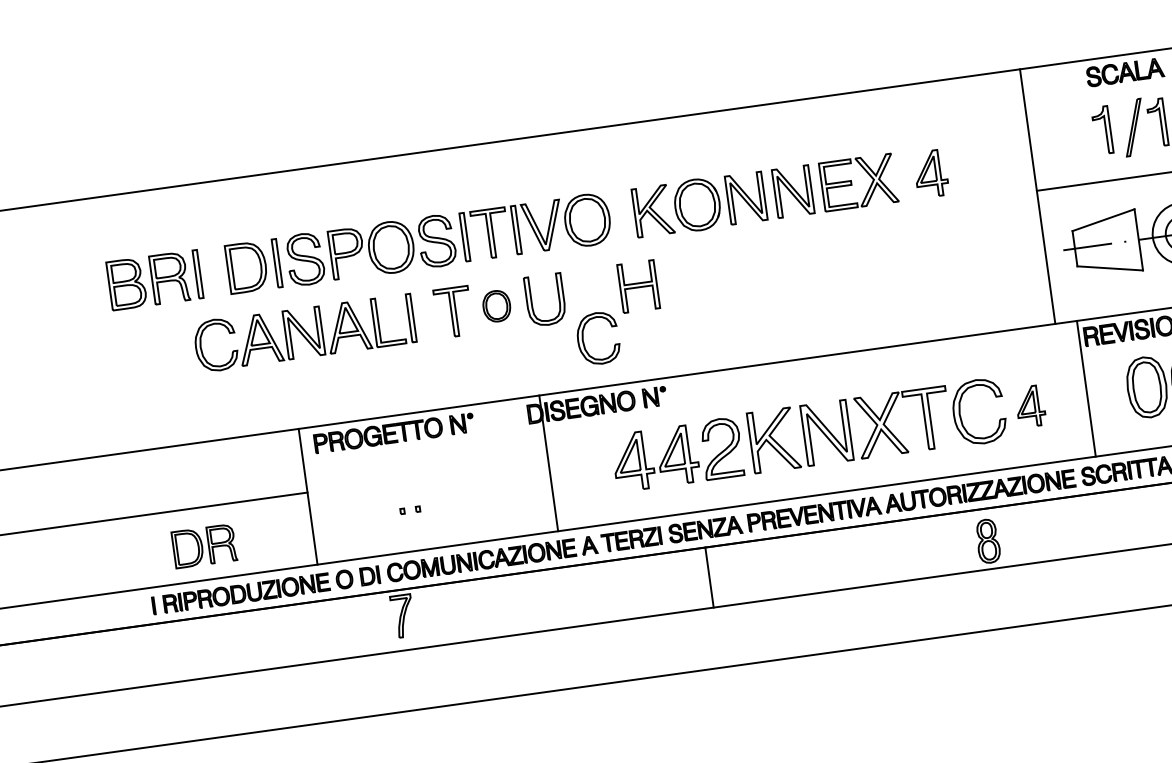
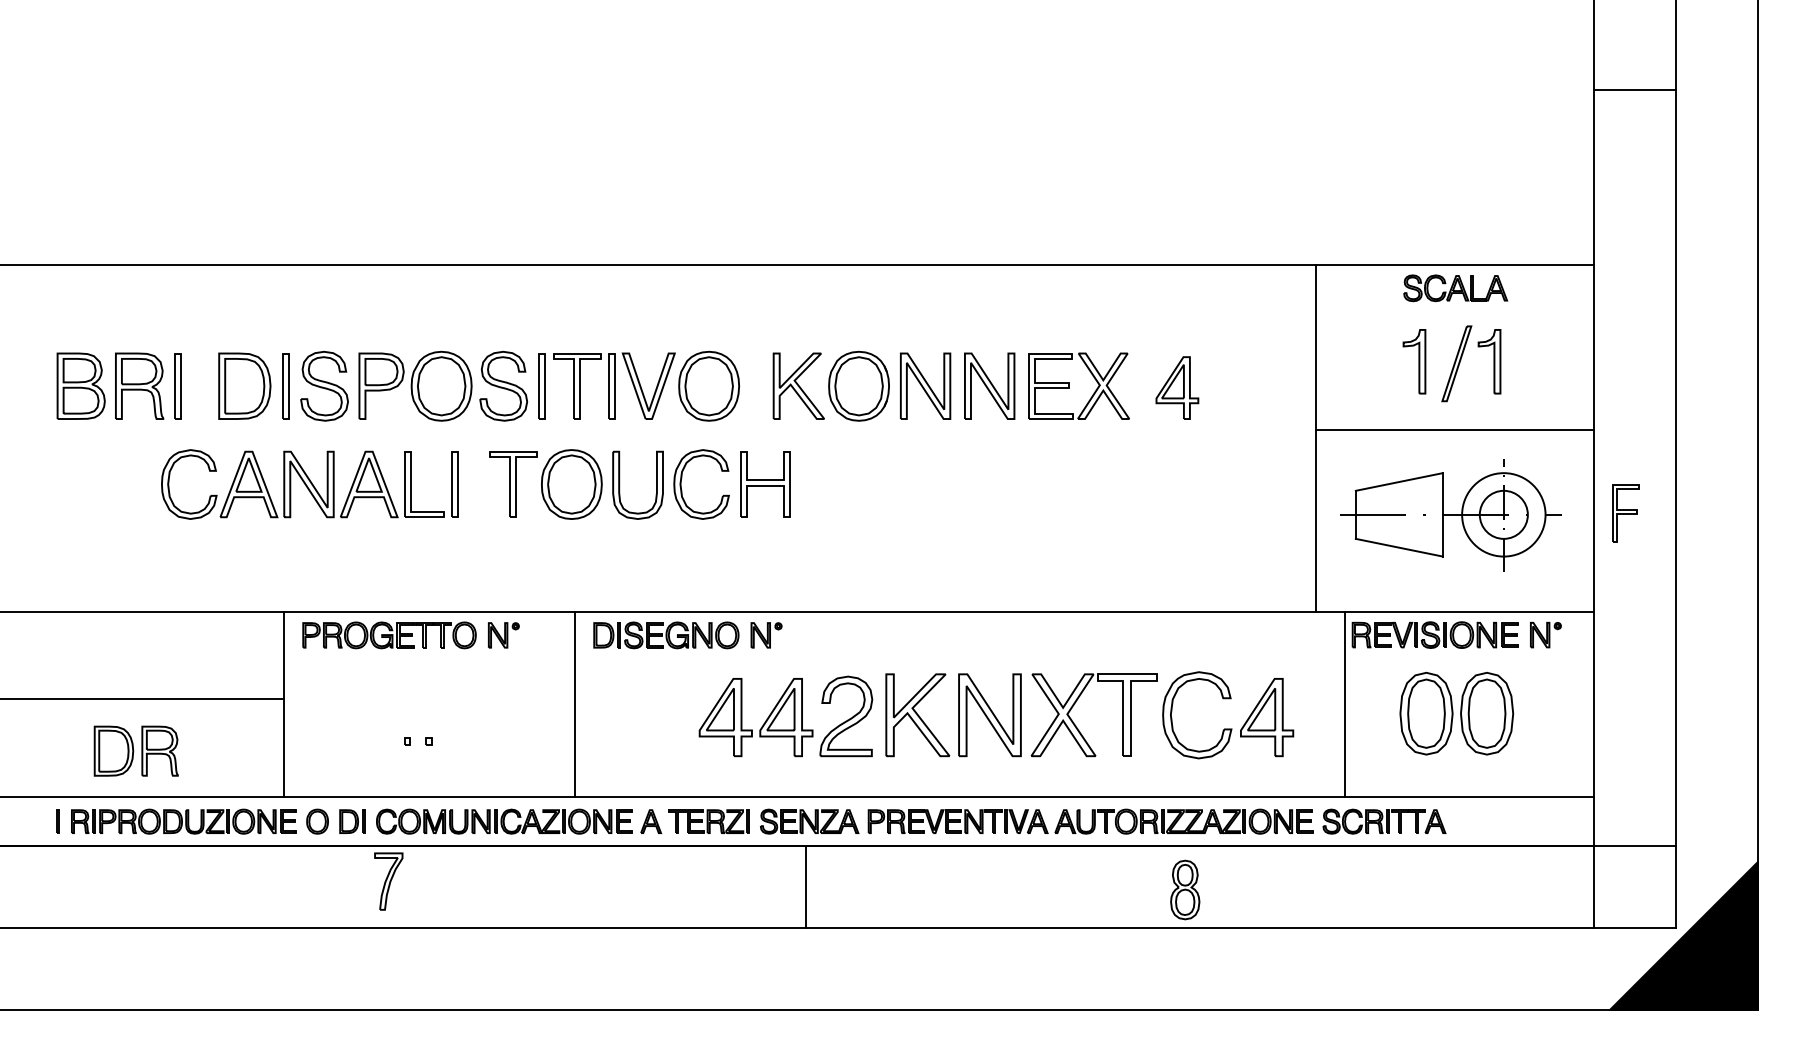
part: (496, 306) -> (571, 484), size x1.67
part: (583, 336) -> (682, 478), moved
part: (1030, 406) -> (1267, 717), size x1.43
line: (548, 462) -> (575, 703), moved

